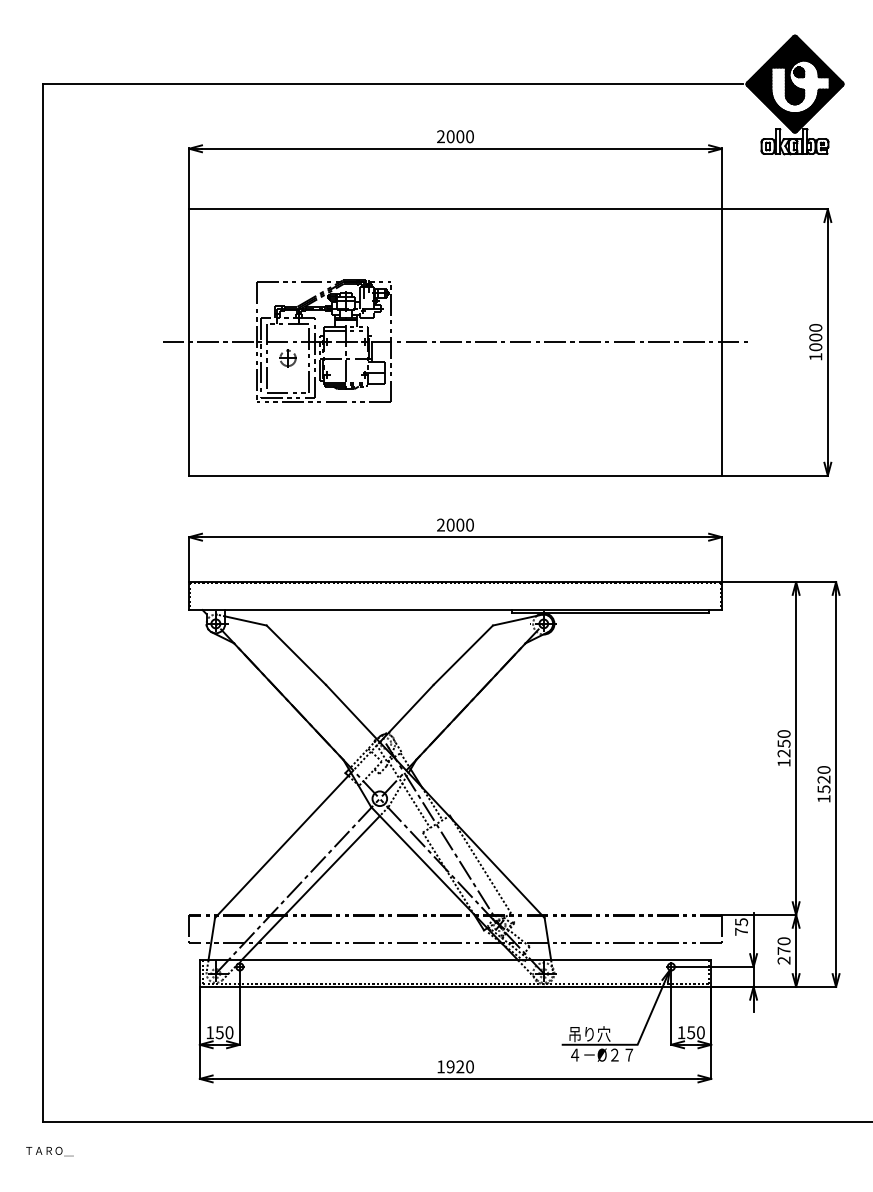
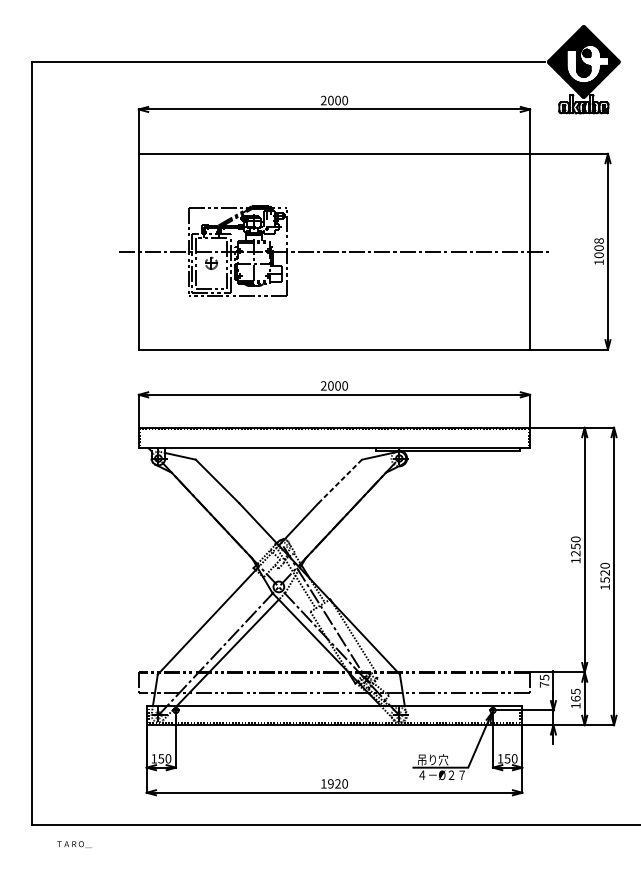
text: (816, 327) -> (599, 240), 1000 -> 1008
line: (463, 655) -> (340, 481), solid -> dashed
text: (783, 950) -> (575, 698), 270 -> 165
text: (49, 1151) -> (74, 844), moved

